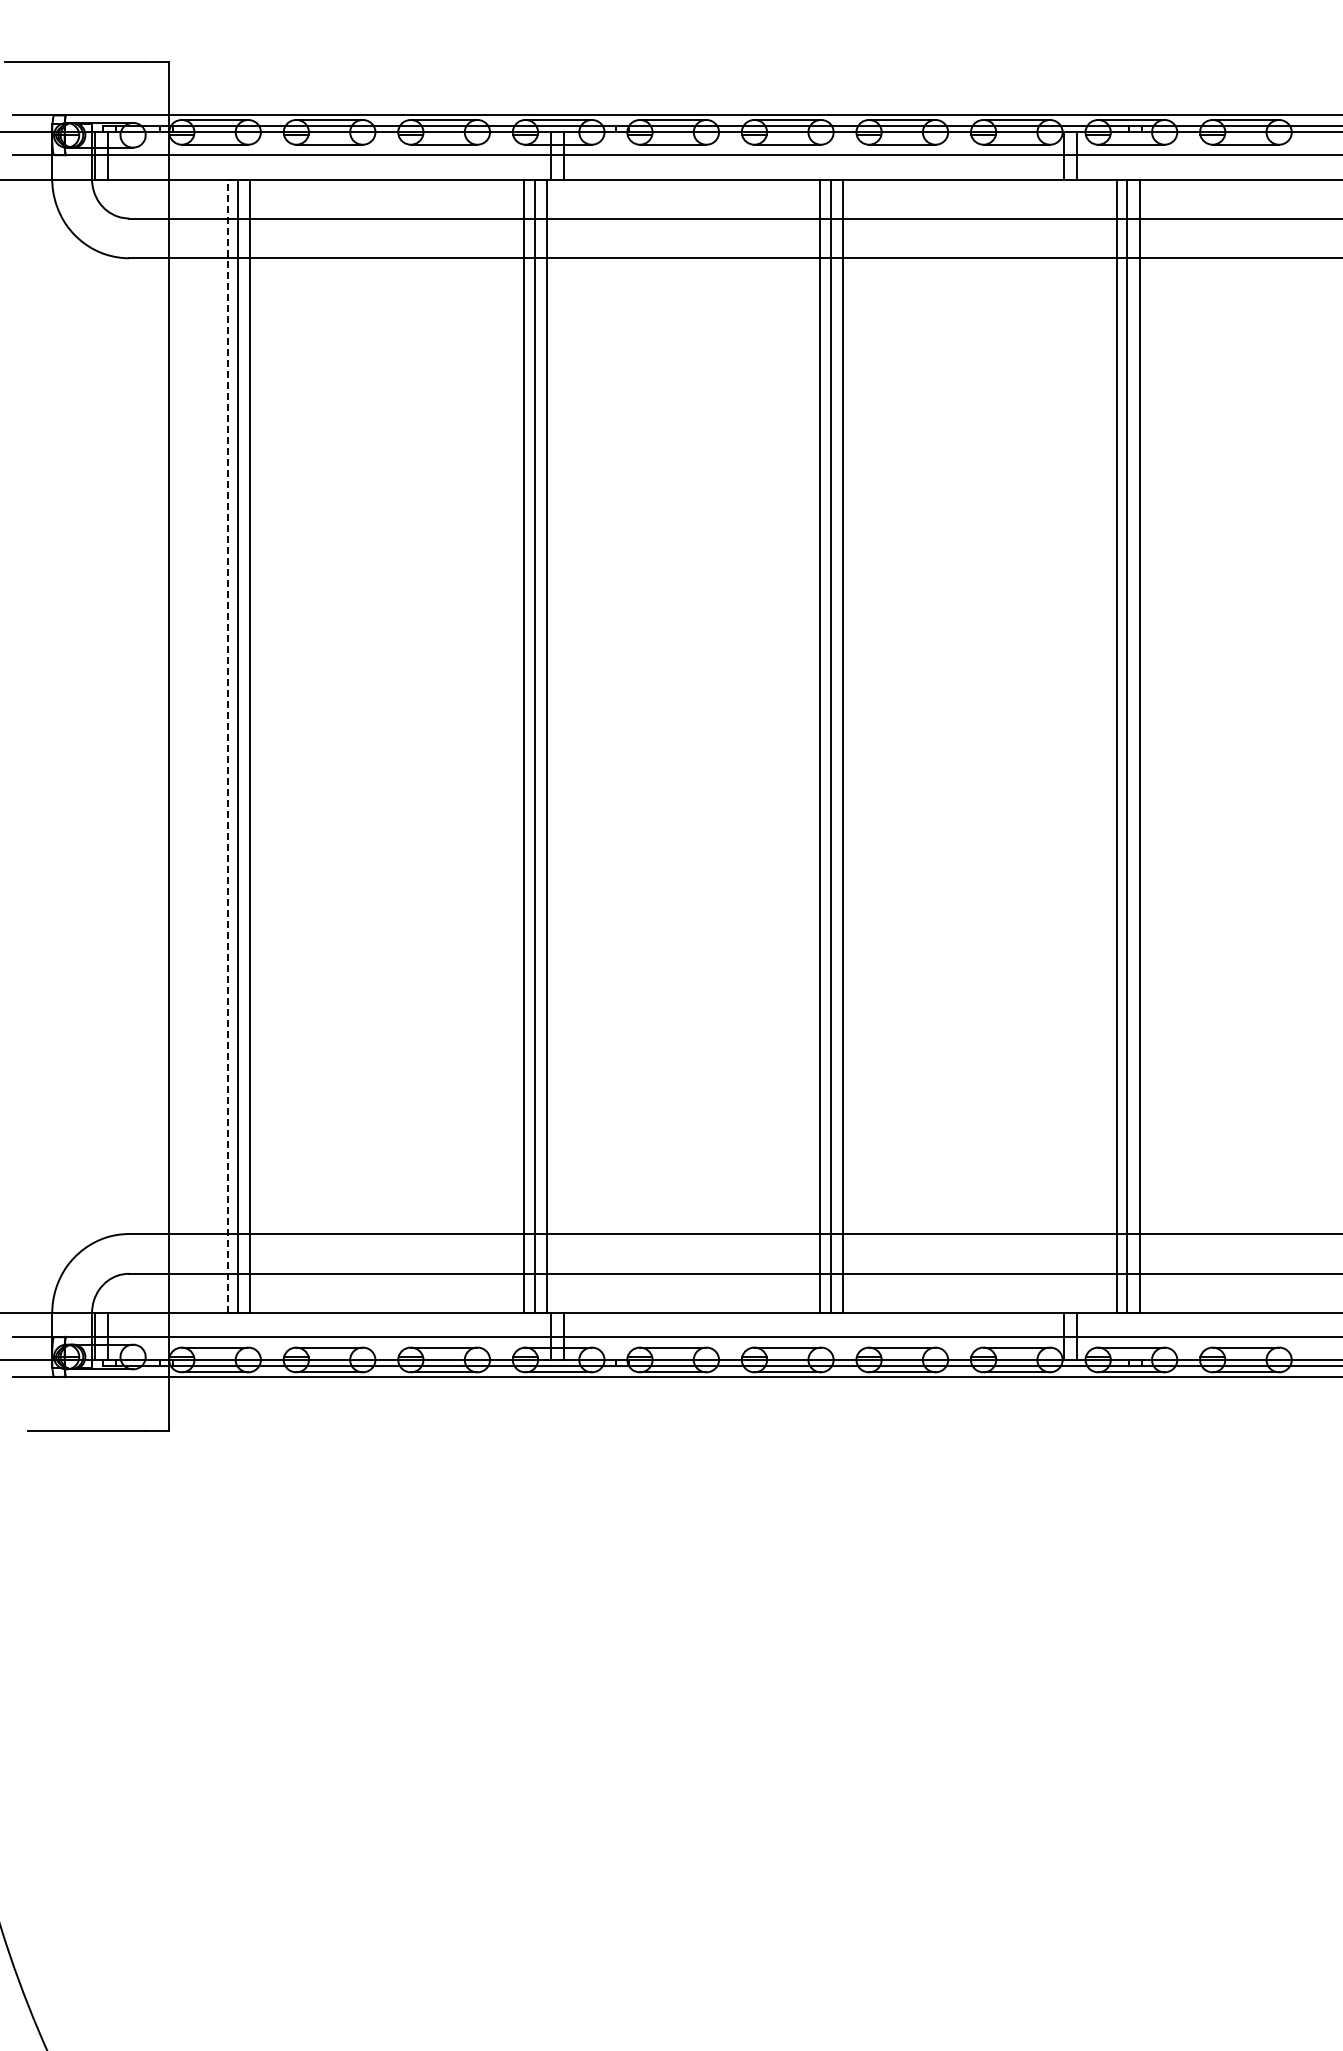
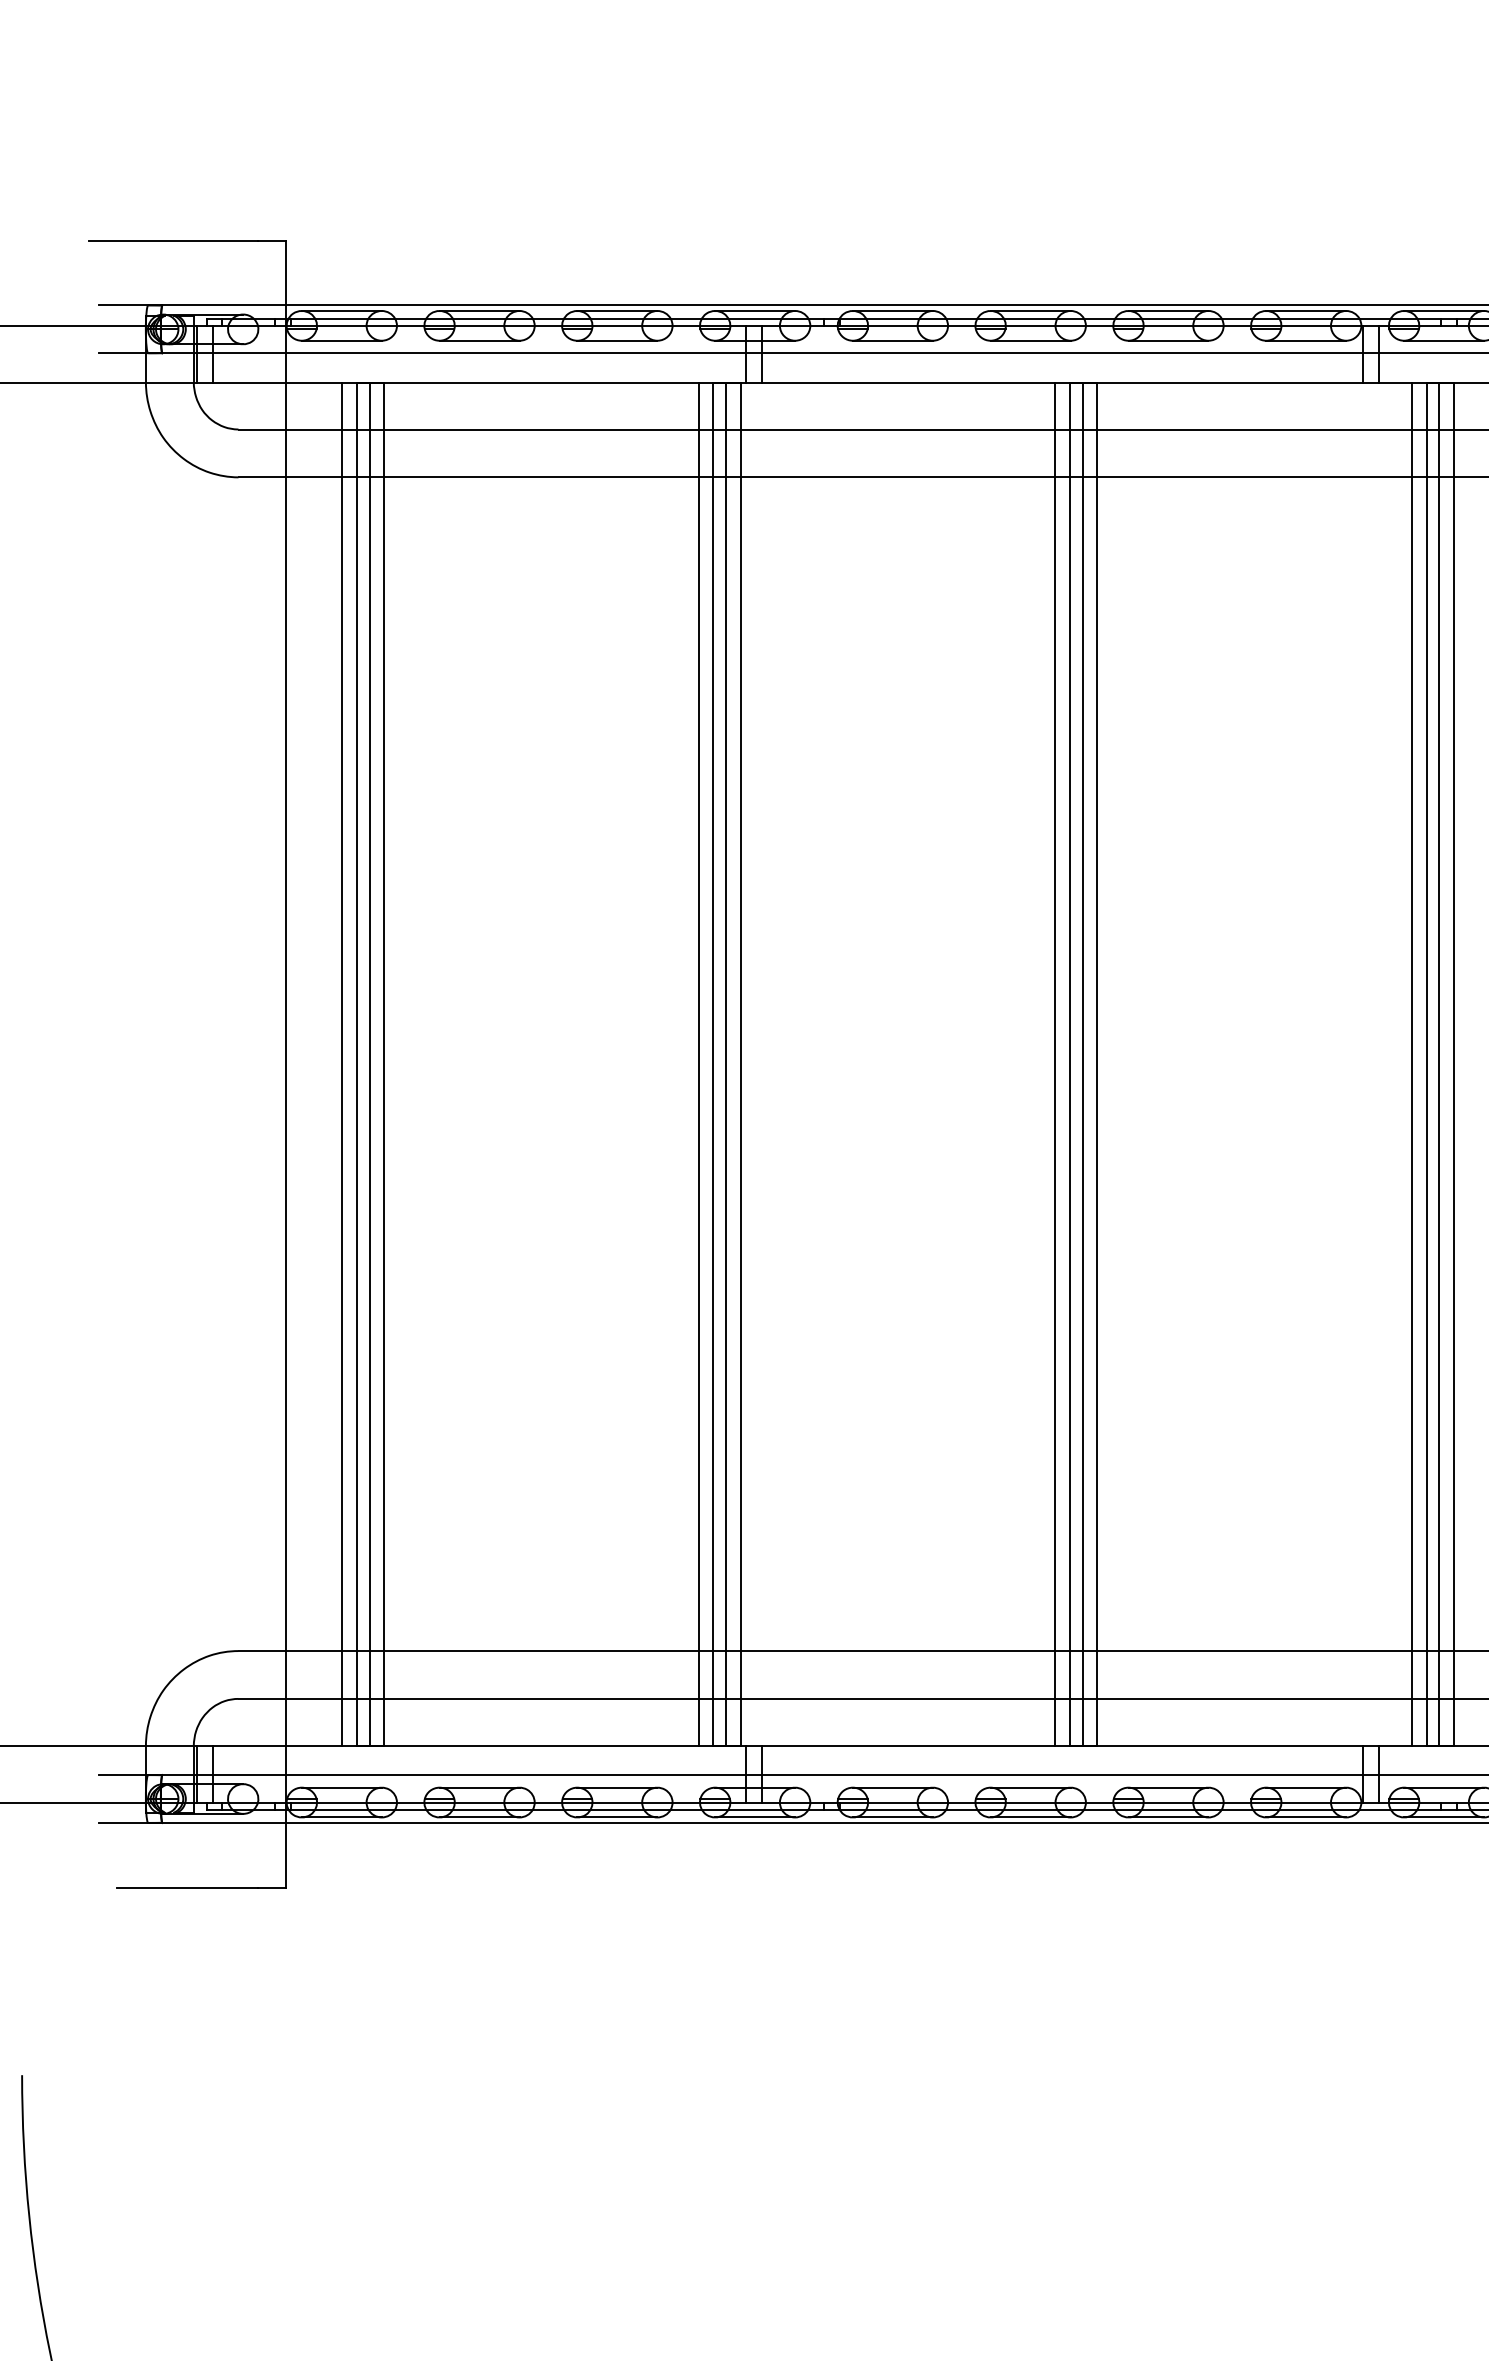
line: (215, 745) -> (342, 1063), added
line: (511, 745) -> (698, 1063), added
line: (808, 745) -> (1055, 1063), added
line: (1104, 745) -> (1411, 1063), added
line: (227, 746) -> (356, 1064), dashed -> solid

